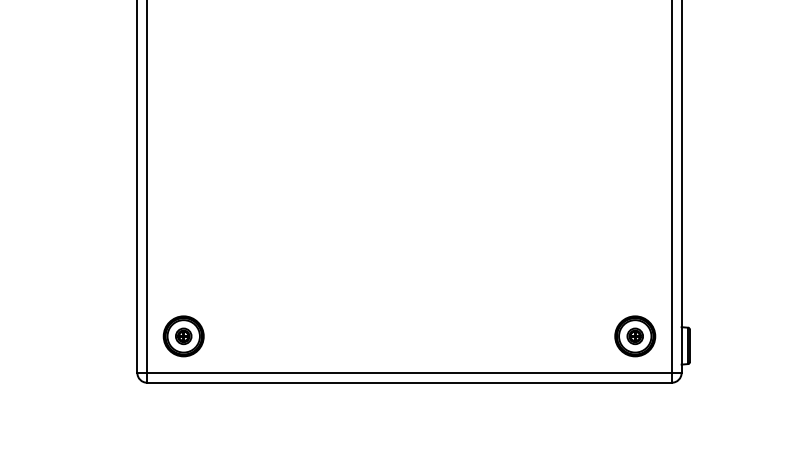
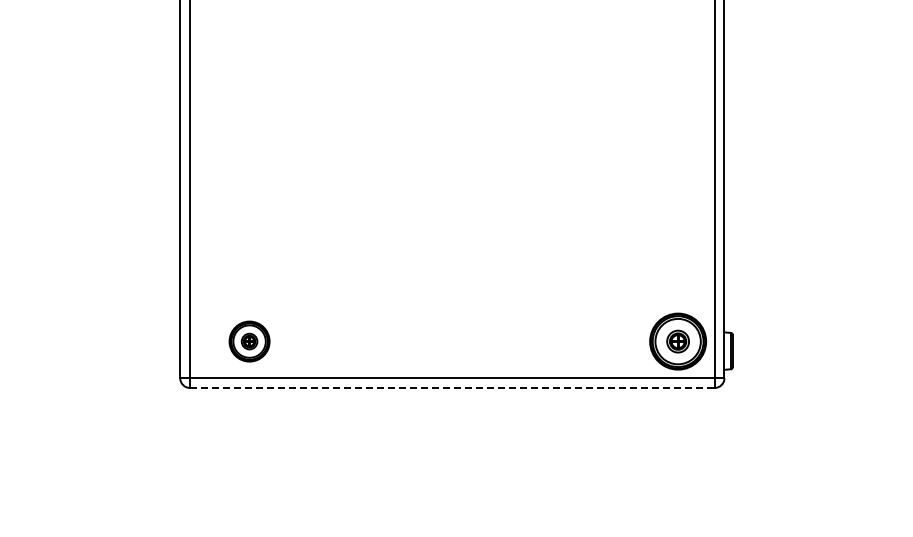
part: (183, 336) -> (249, 341), moved
part: (634, 336) -> (677, 341), size x1.4
line: (409, 382) -> (452, 387), solid -> dashed

